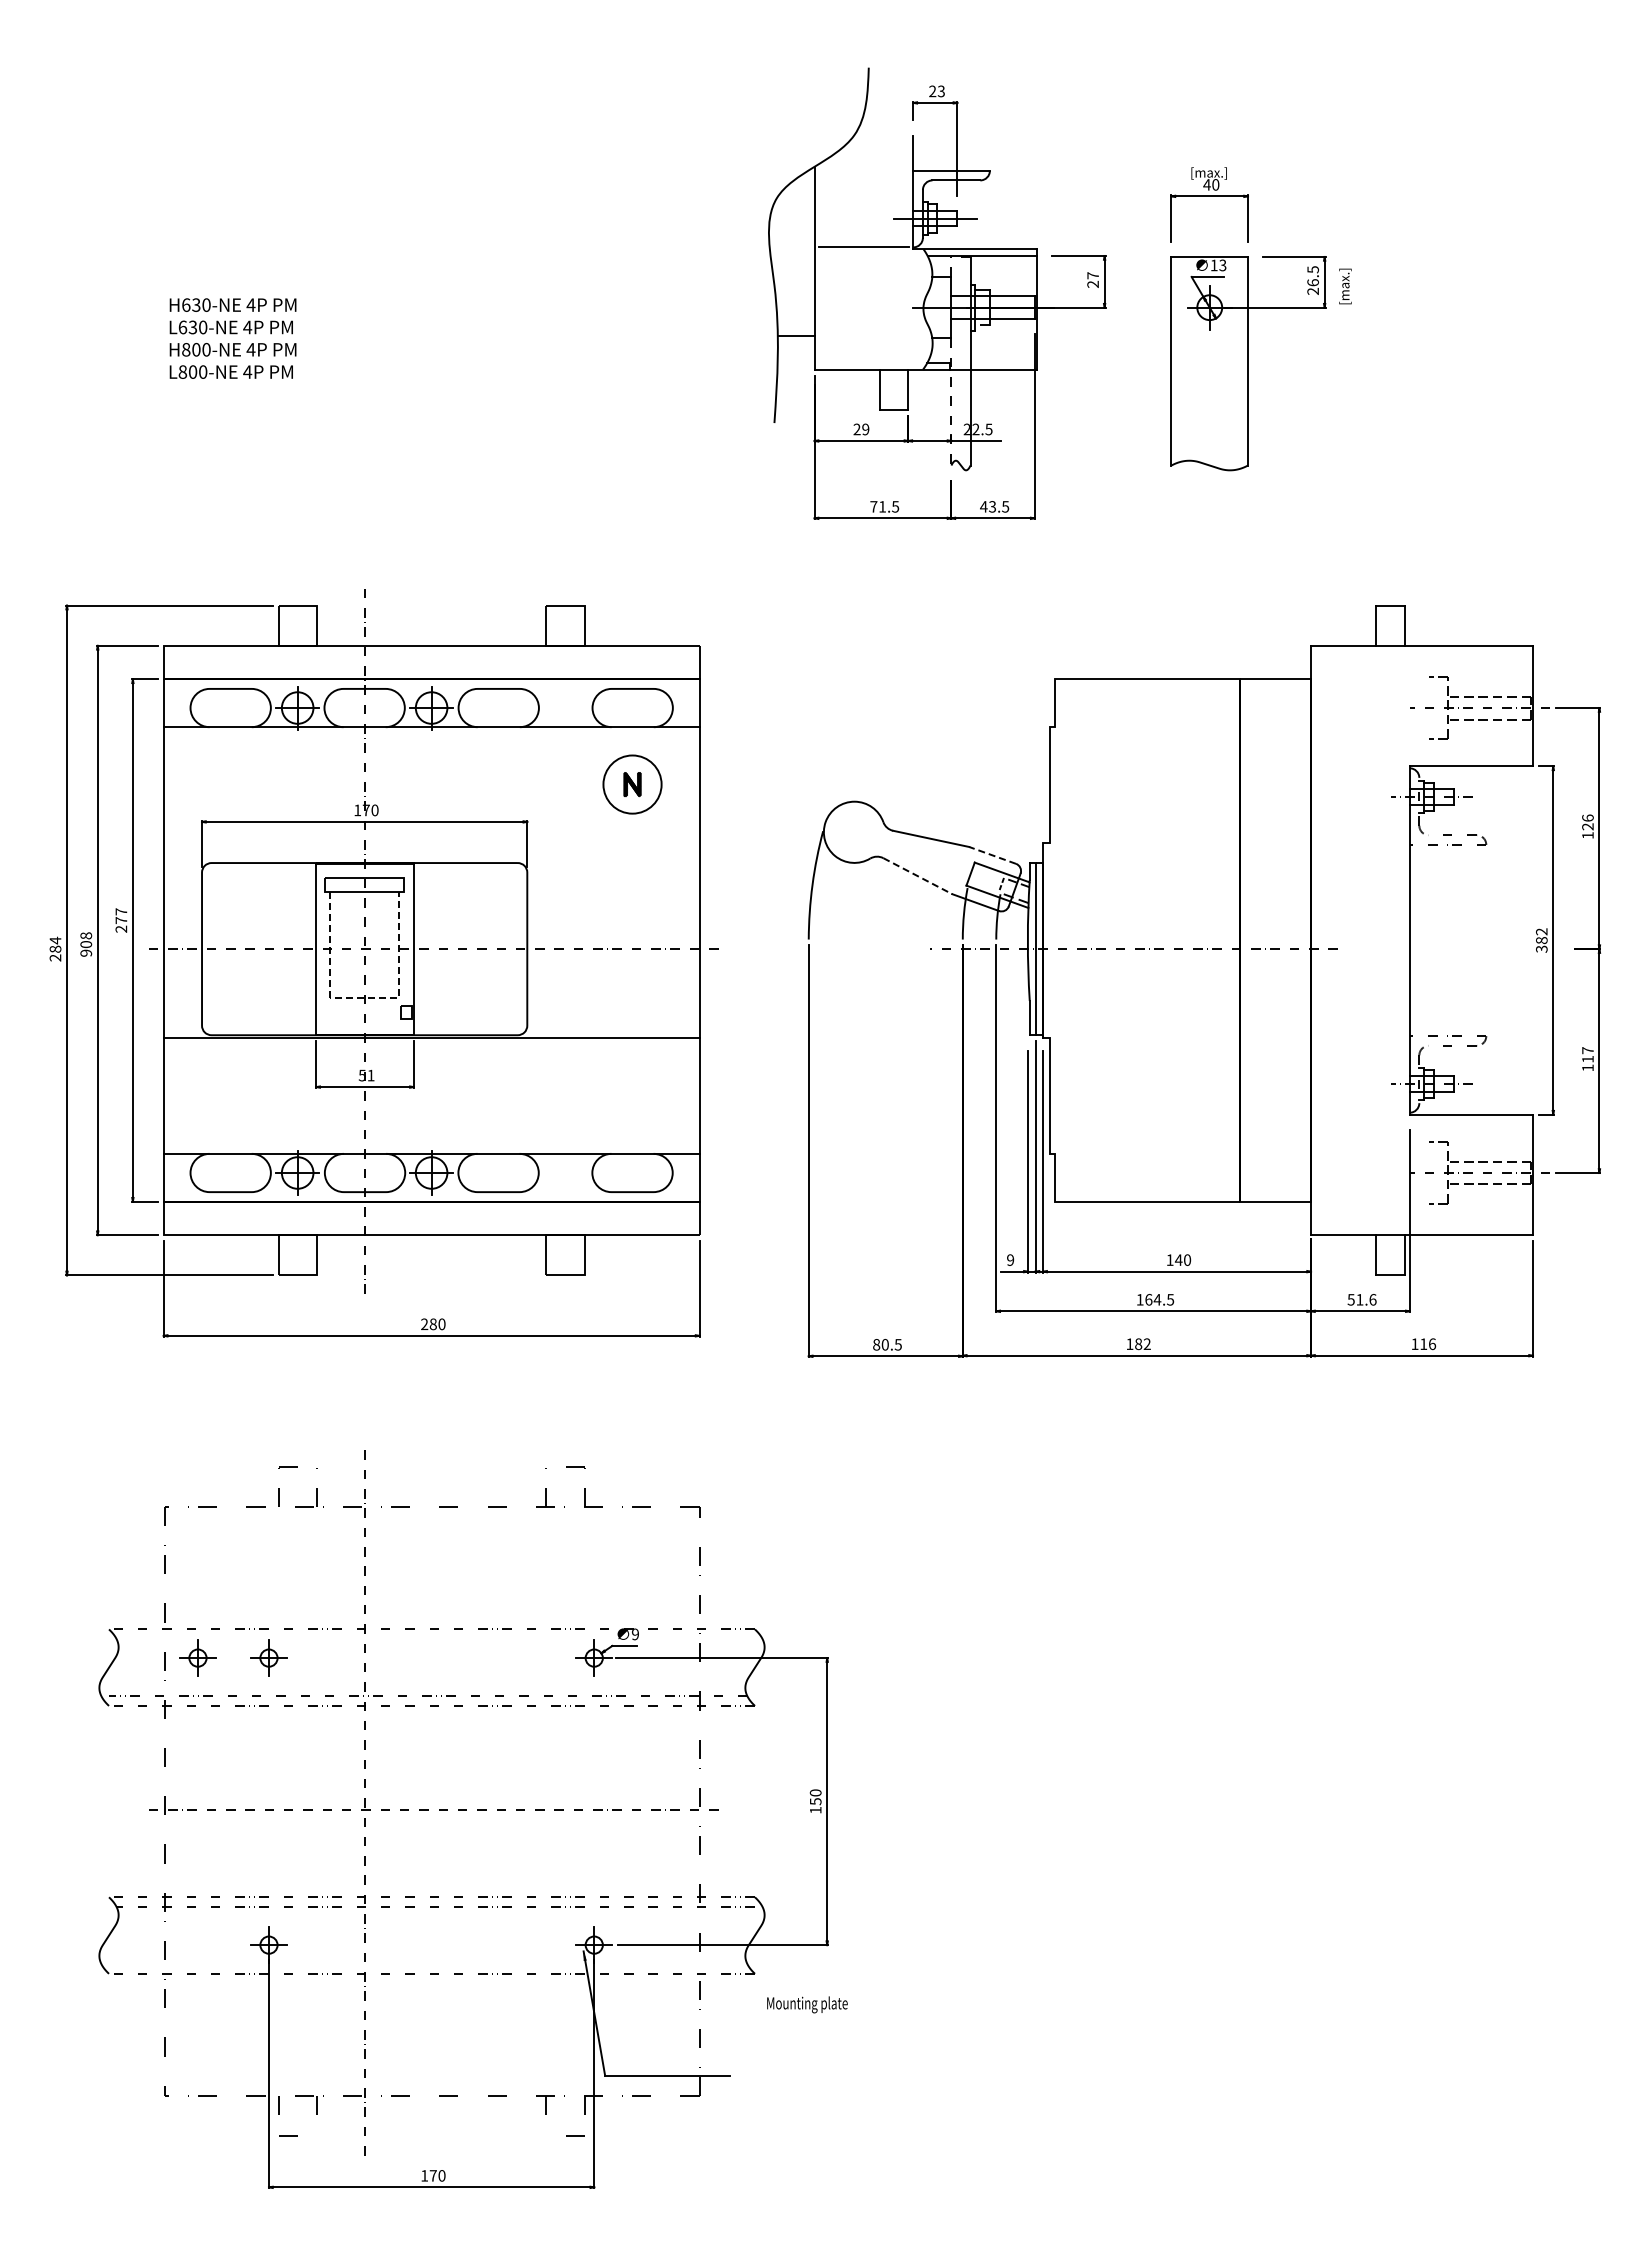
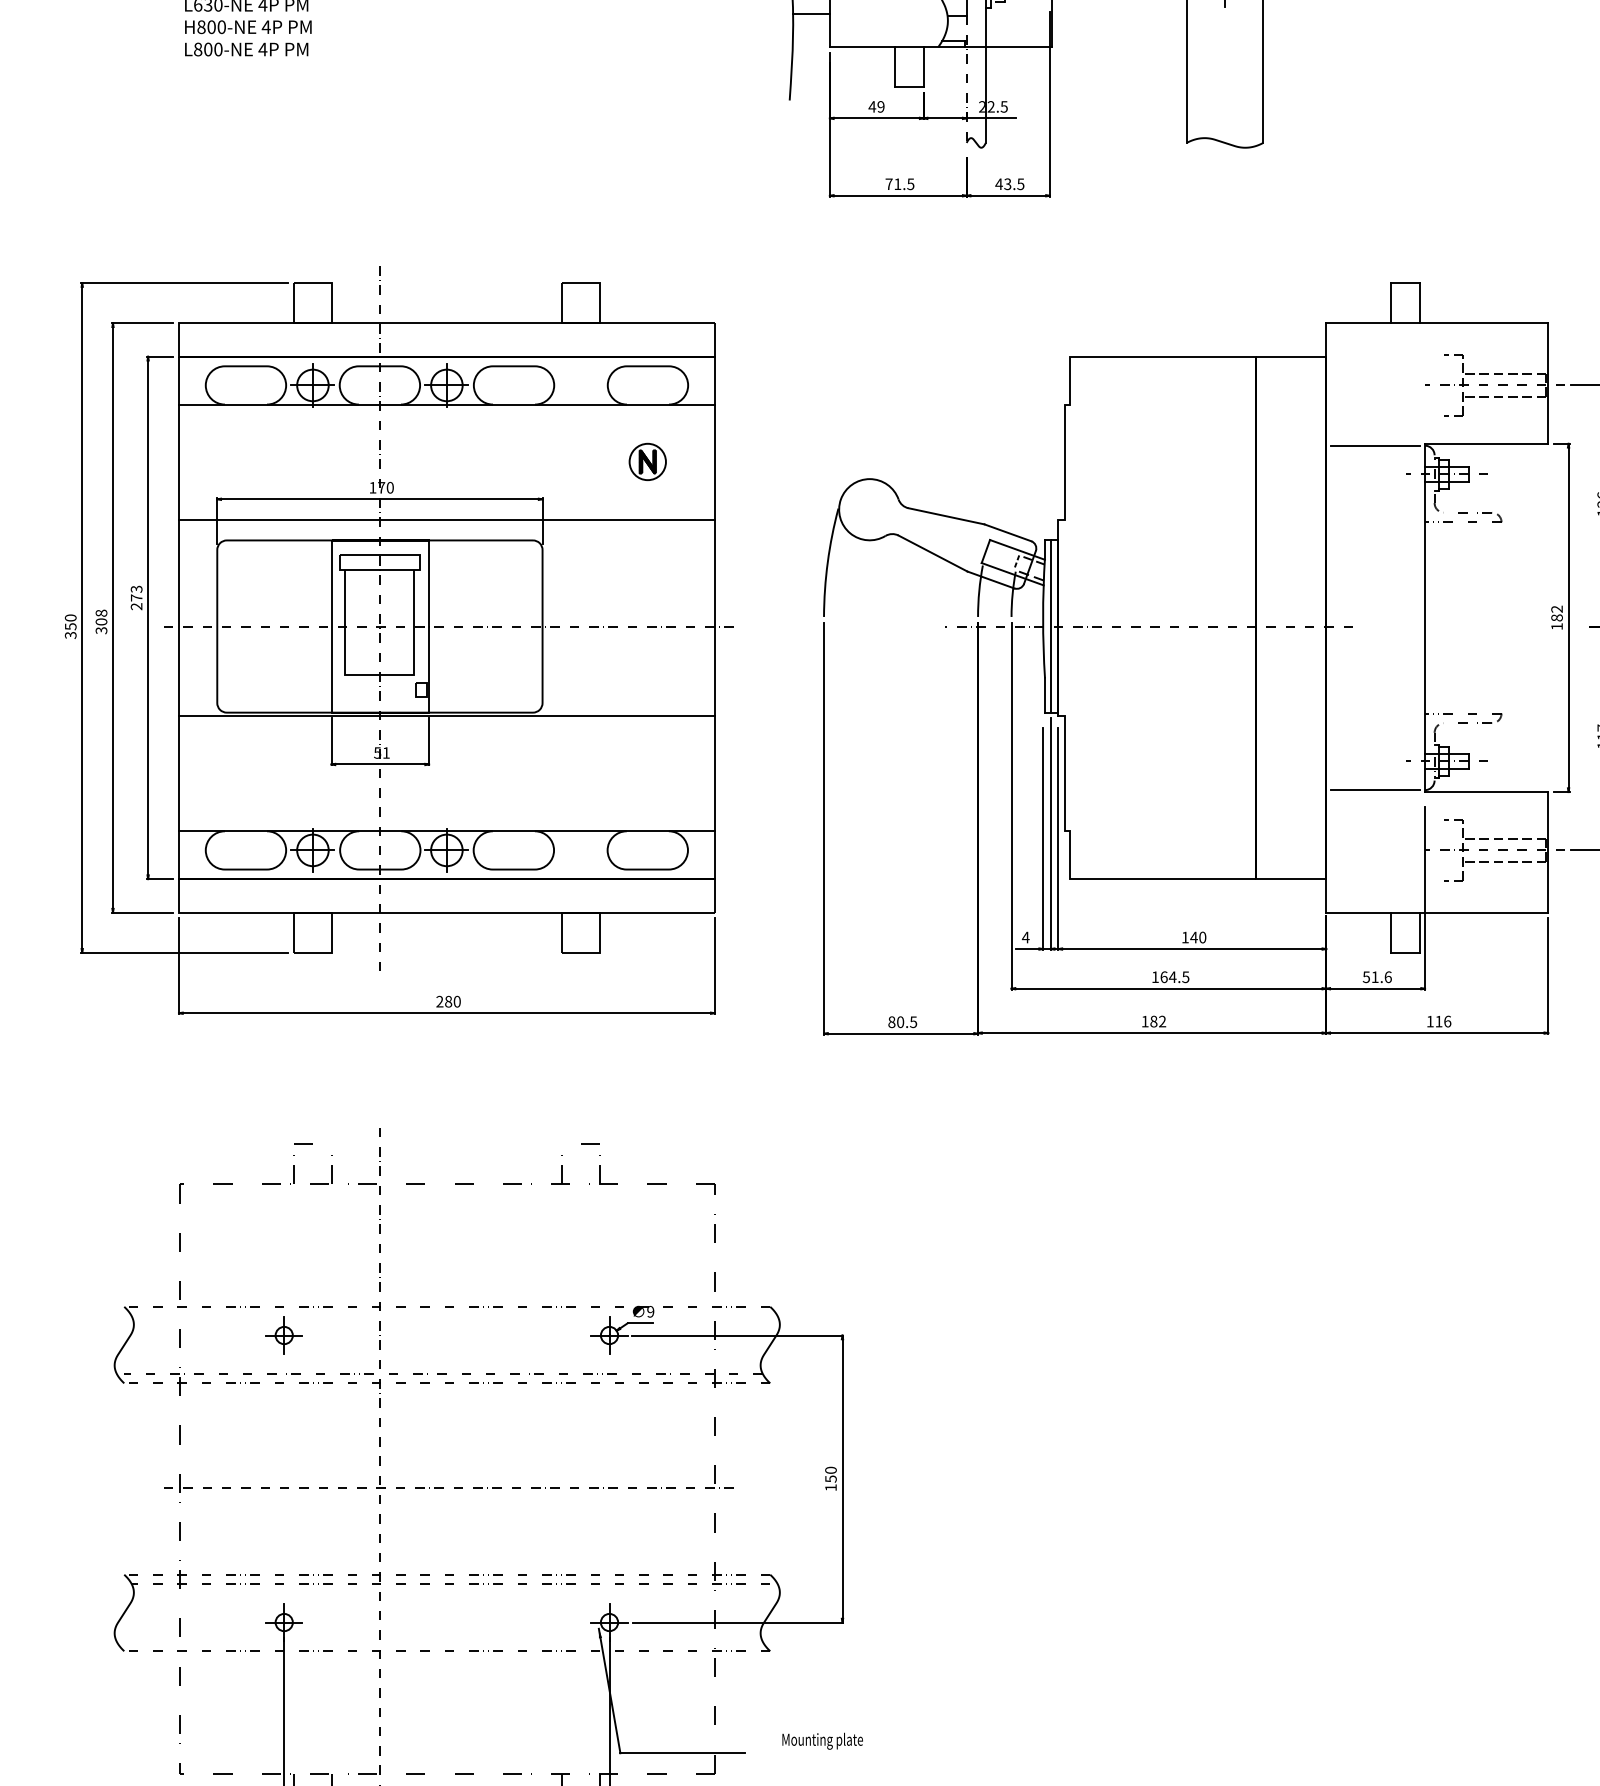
text: (856, 429) -> (871, 106), 29 -> 49
line: (1359, 768) -> (1374, 445), added
circle: (632, 784) -> (647, 461), size x0.62
line: (431, 842) -> (446, 519), added
line: (992, 855) -> (1007, 532), dashed -> solid
line: (917, 876) -> (932, 553), dashed -> solid
text: (121, 911) -> (136, 588), 277 -> 273
text: (55, 948) -> (70, 625), 284 -> 350
text: (1541, 948) -> (1556, 625), 382 -> 182
text: (85, 952) -> (100, 629), 908 -> 308
line: (365, 997) -> (380, 674), dashed -> solid
line: (1359, 1112) -> (1374, 789), added
text: (1010, 1259) -> (1025, 936), 9 -> 4
part: (197, 1657) -> (212, 1334), removed
text: (807, 2004) -> (822, 1740), moved

